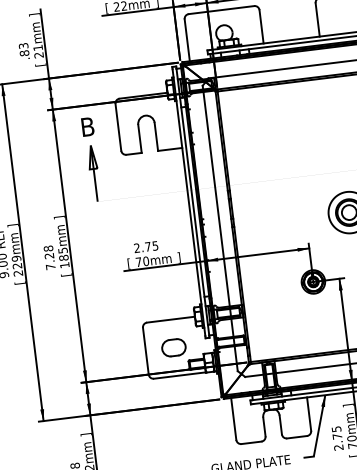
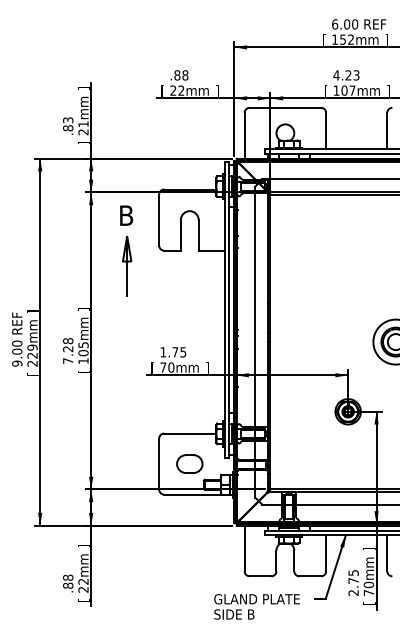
text: (40, 64) -> (83, 142), [ -> ]
text: (136, 248) -> (162, 352), 2.75 -> 1.75
text: (63, 258) -> (83, 353), 185mm -> 105mm

